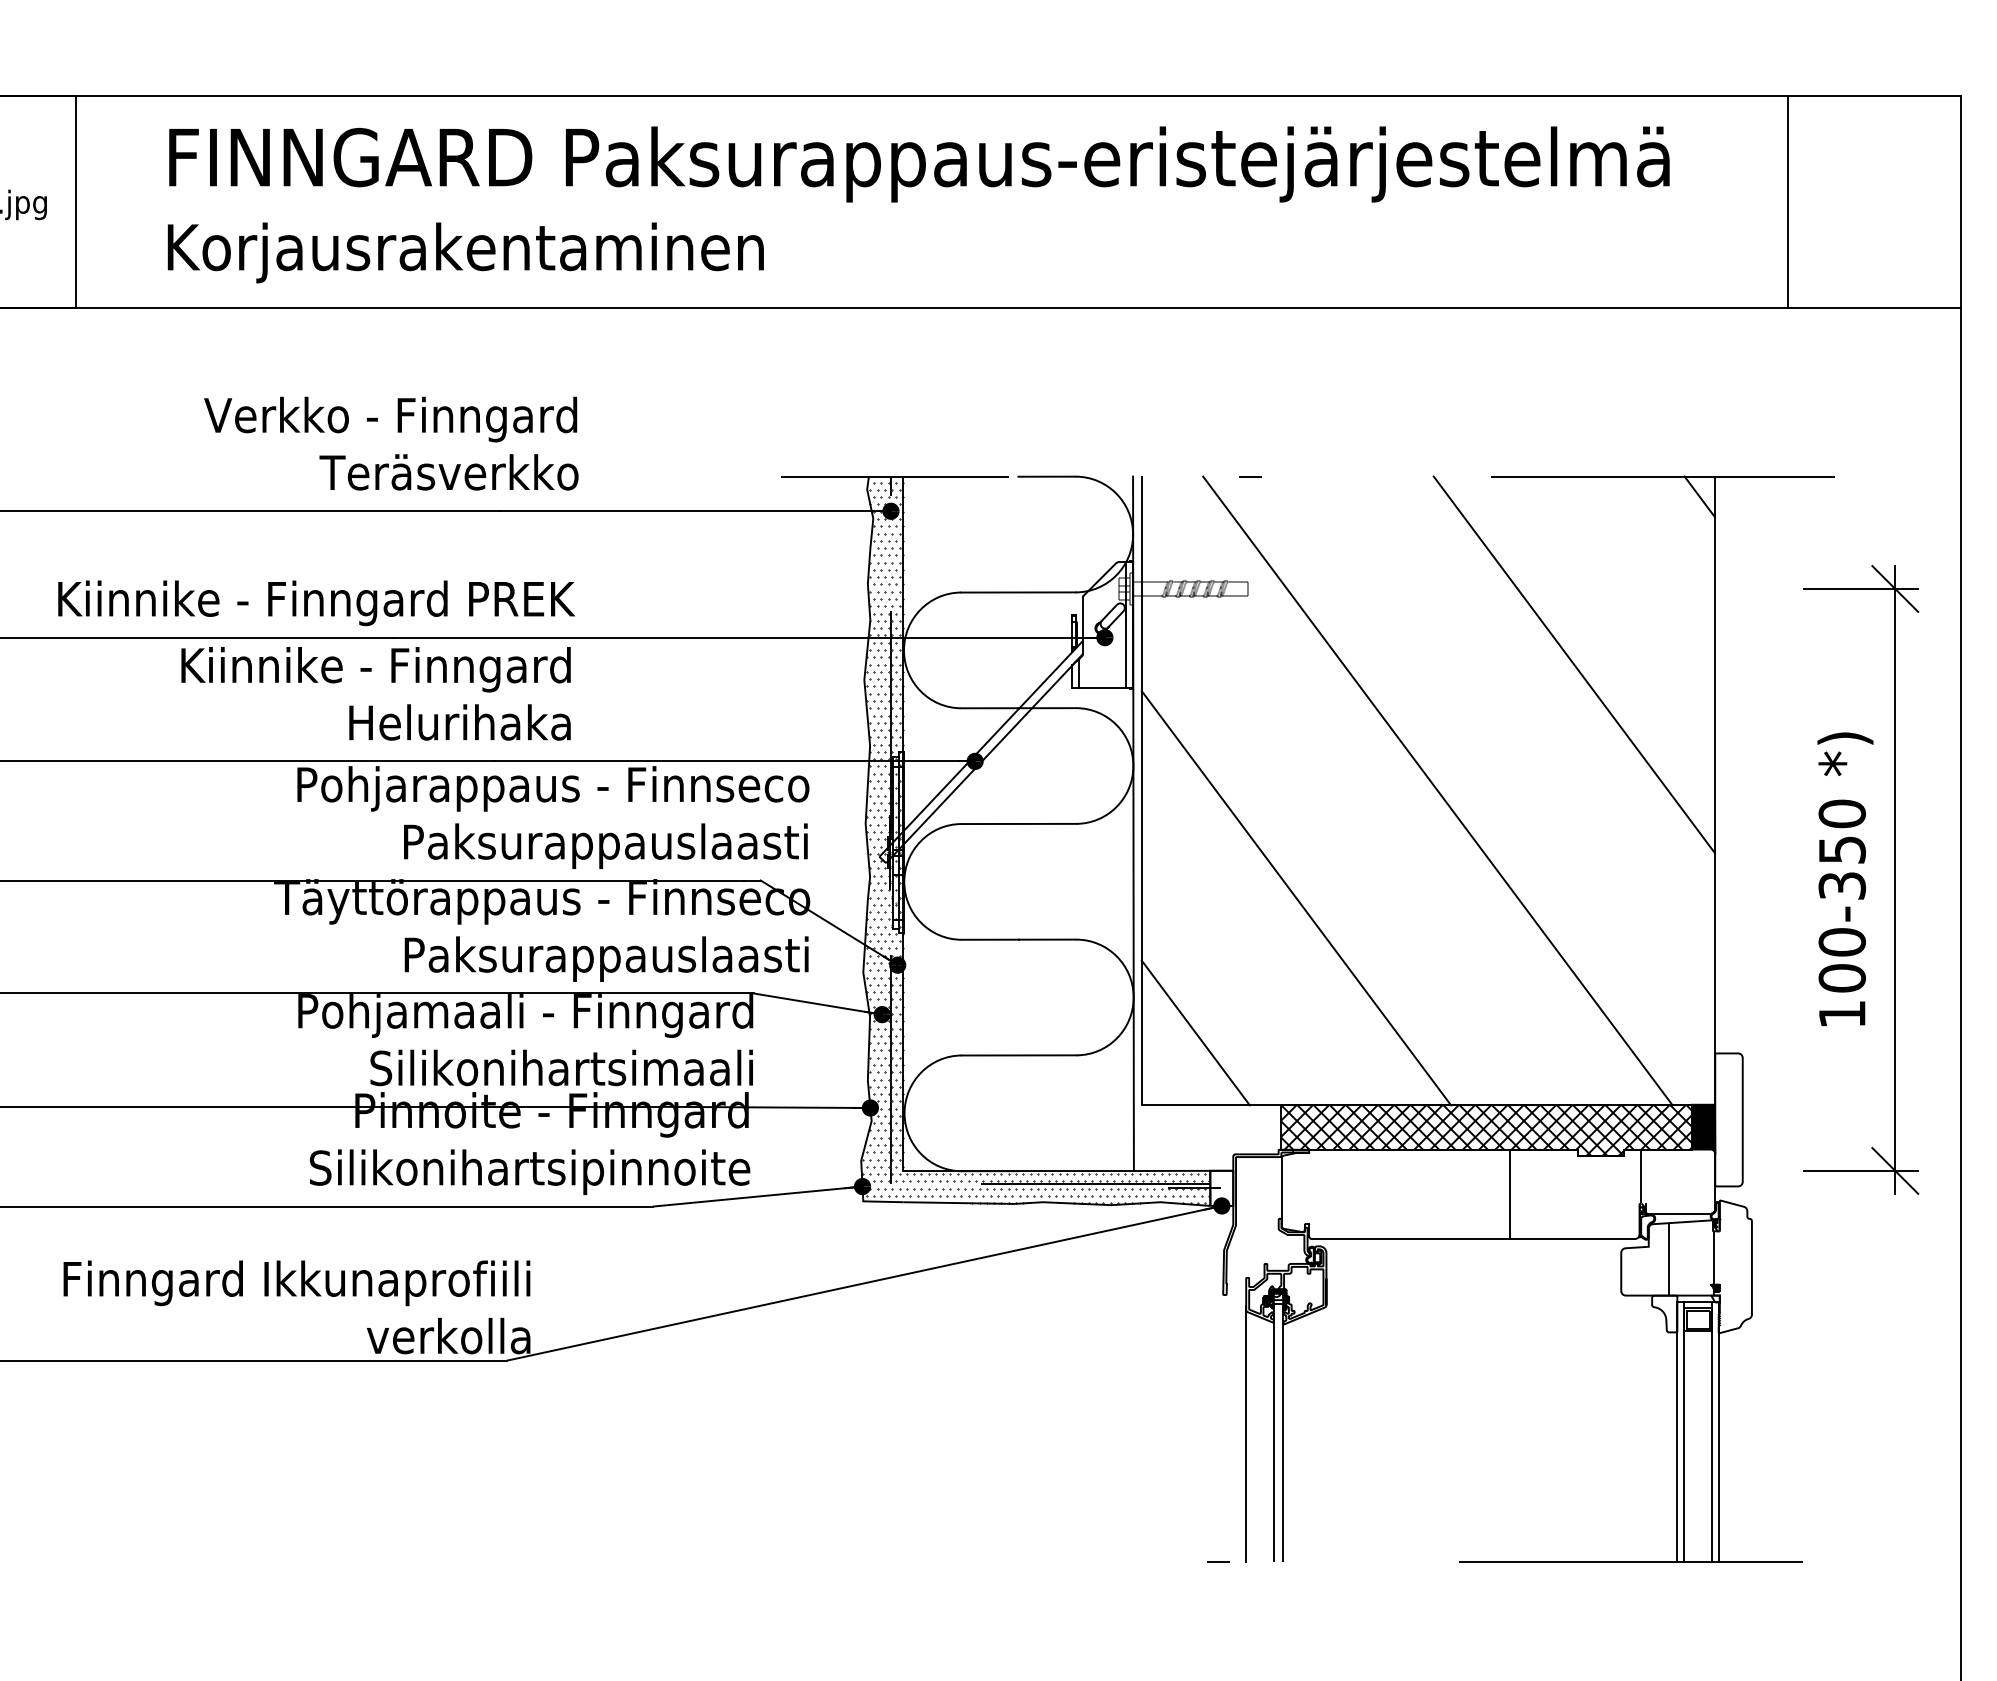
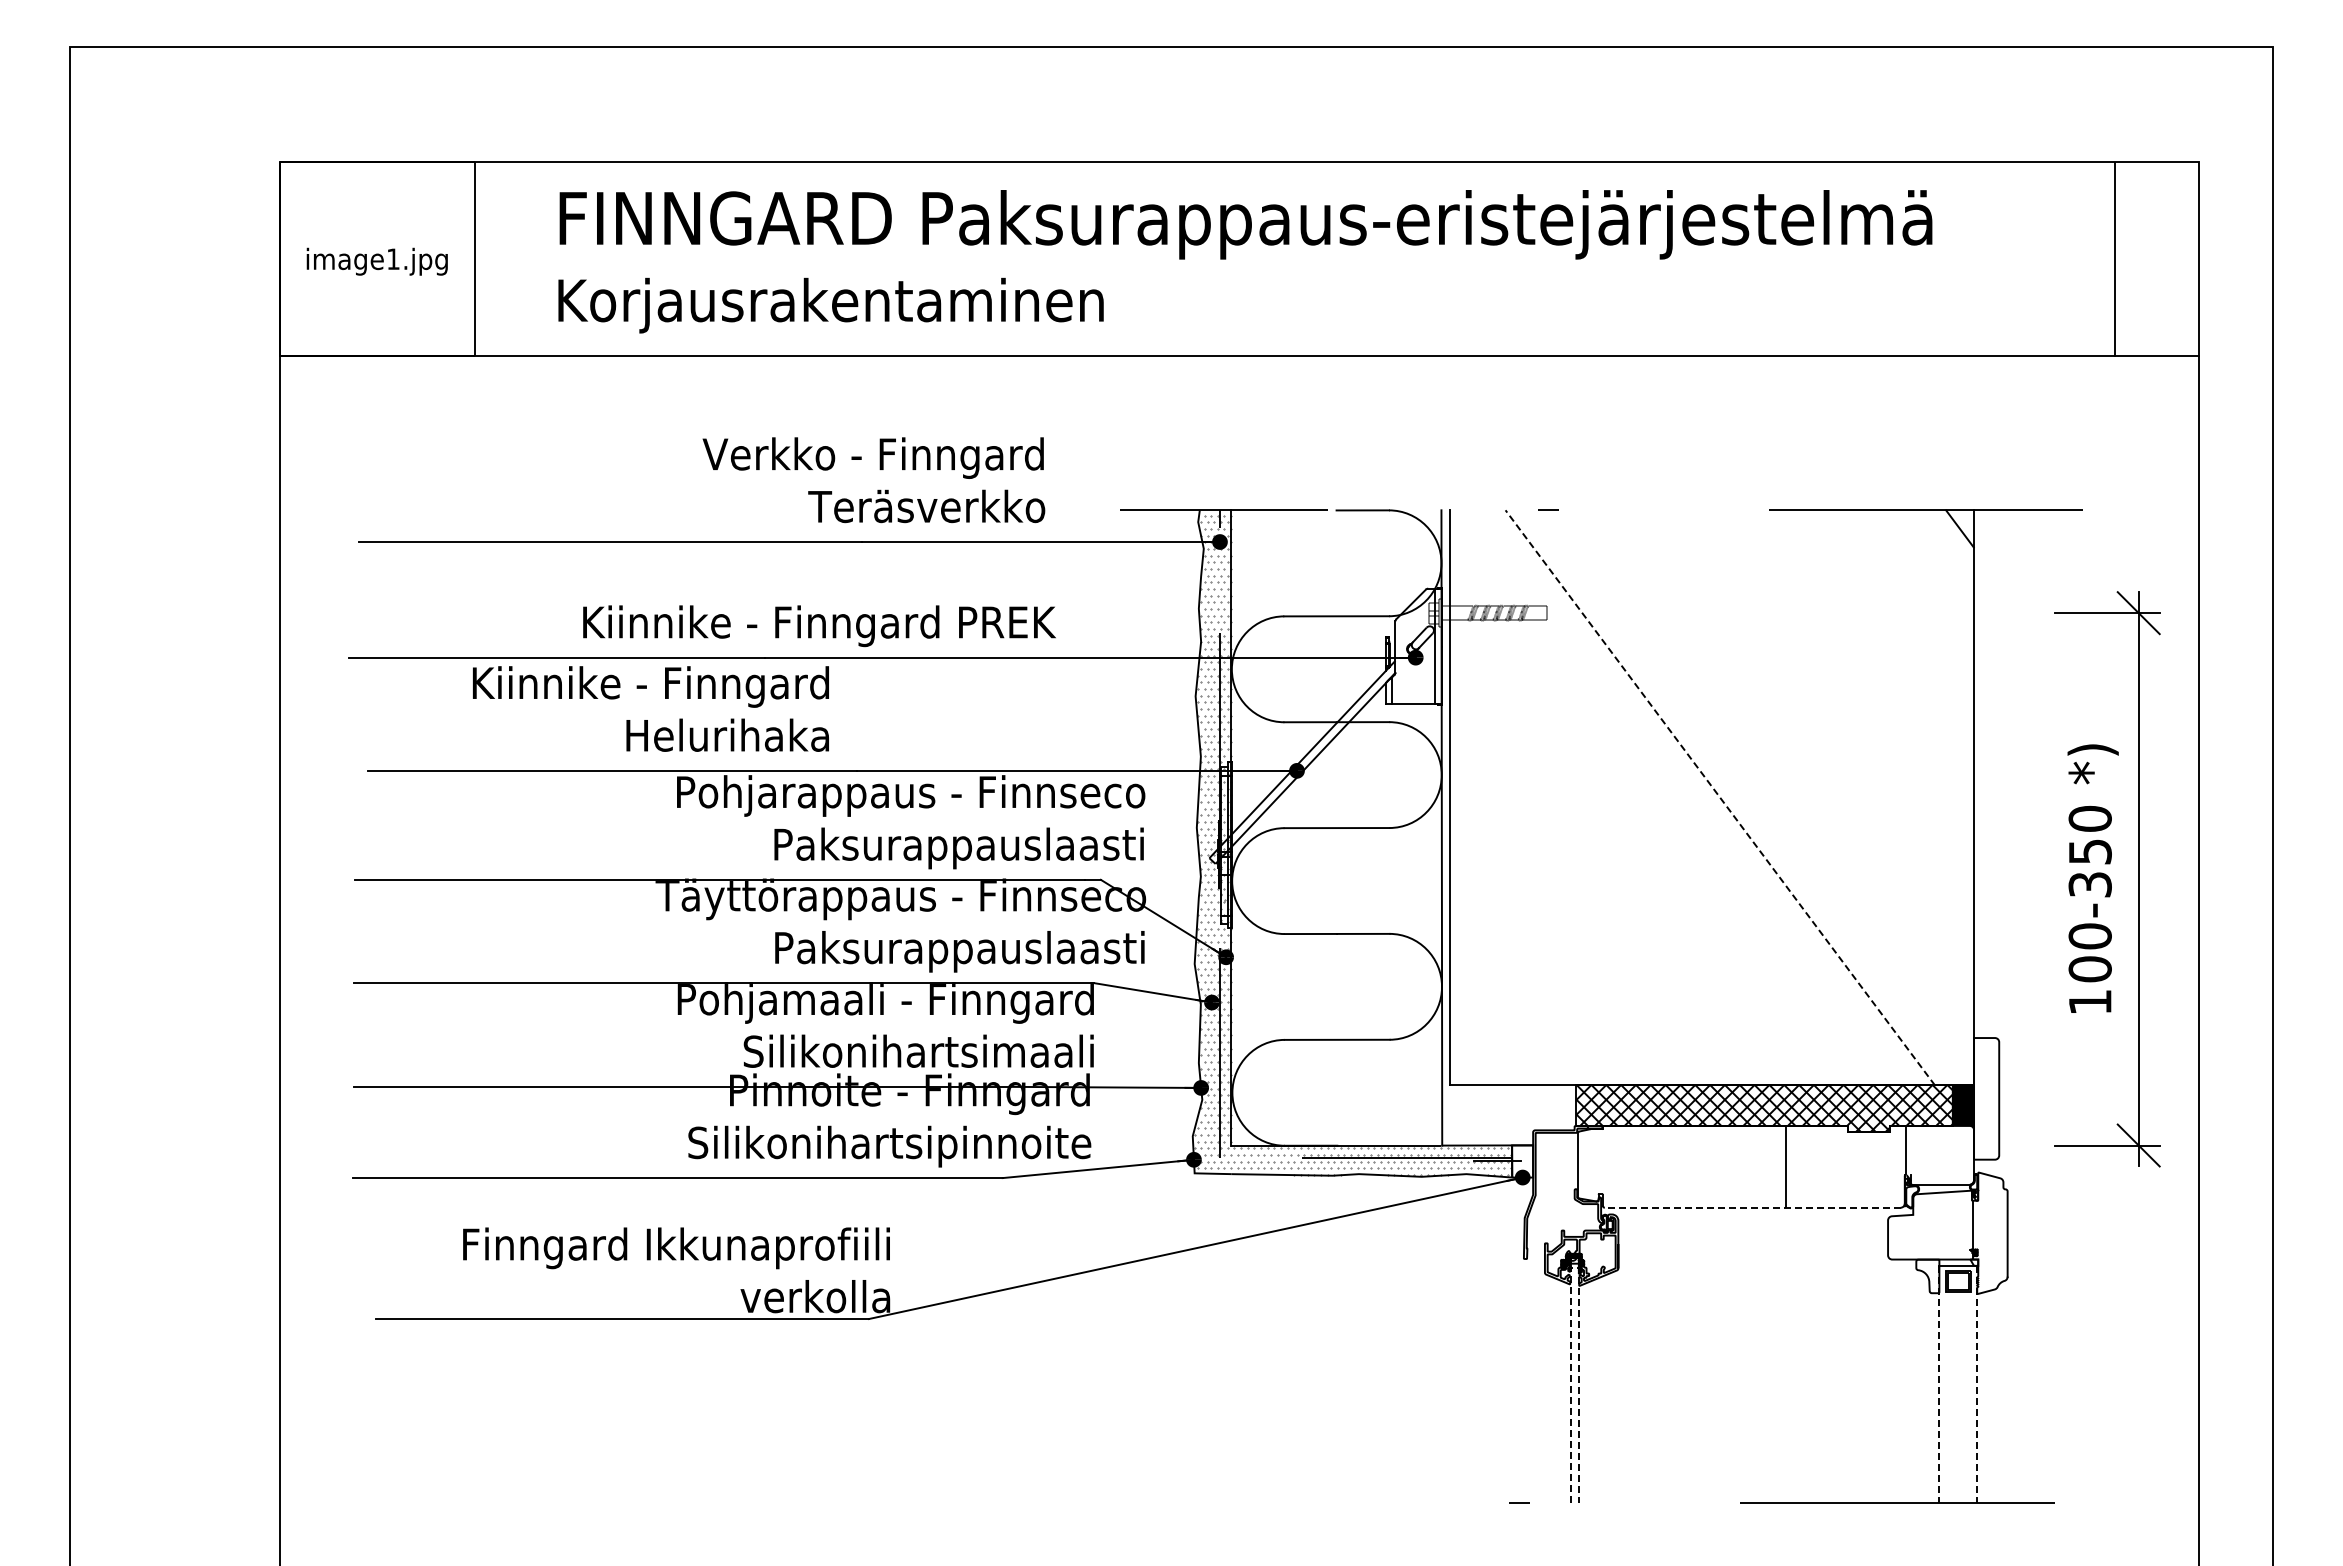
line: (1787, 202) -> (2114, 259), moved
text: (390, 444) -> (873, 480), moved
text: (316, 603) -> (819, 626), moved
line: (1573, 664) -> (1844, 682), removed
text: (375, 693) -> (650, 708), moved
line: (1438, 790) -> (1720, 797), solid -> dashed
hatch: (1035, 842) -> (1352, 845), removed
line: (1295, 897) -> (1590, 895), removed
line: (1195, 1033) -> (1498, 1019), removed
line: (1473, 1238) -> (1752, 1207), solid -> dashed
line: (1669, 1259) -> (1932, 1226), removed
line: (1279, 1304) -> (1575, 1267), solid -> dashed
line: (1684, 1431) -> (1945, 1383), removed
line: (1711, 1431) -> (1970, 1383), removed
line: (1677, 1432) -> (1939, 1384), solid -> dashed
line: (1719, 1432) -> (1977, 1384), solid -> dashed
line: (1245, 1433) -> (1544, 1385), removed

